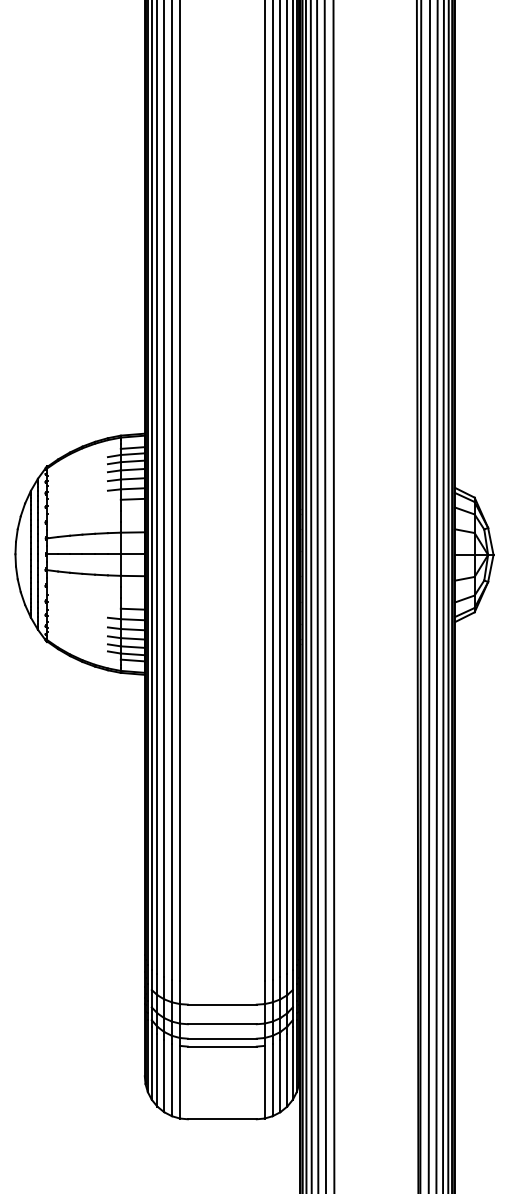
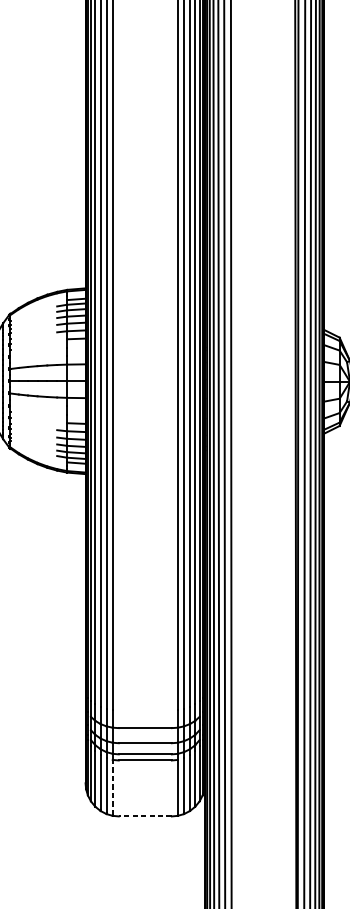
line: (180, 1081) -> (113, 787), solid -> dashed
line: (221, 1119) -> (144, 816), solid -> dashed

